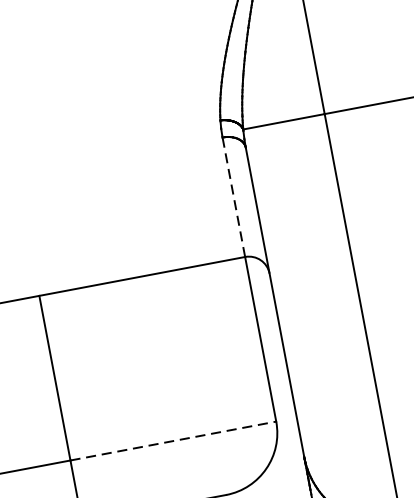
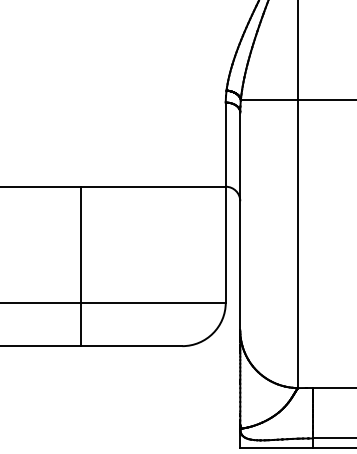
line: (233, 197) -> (225, 144), dashed -> solid
line: (173, 440) -> (153, 302), dashed -> solid

